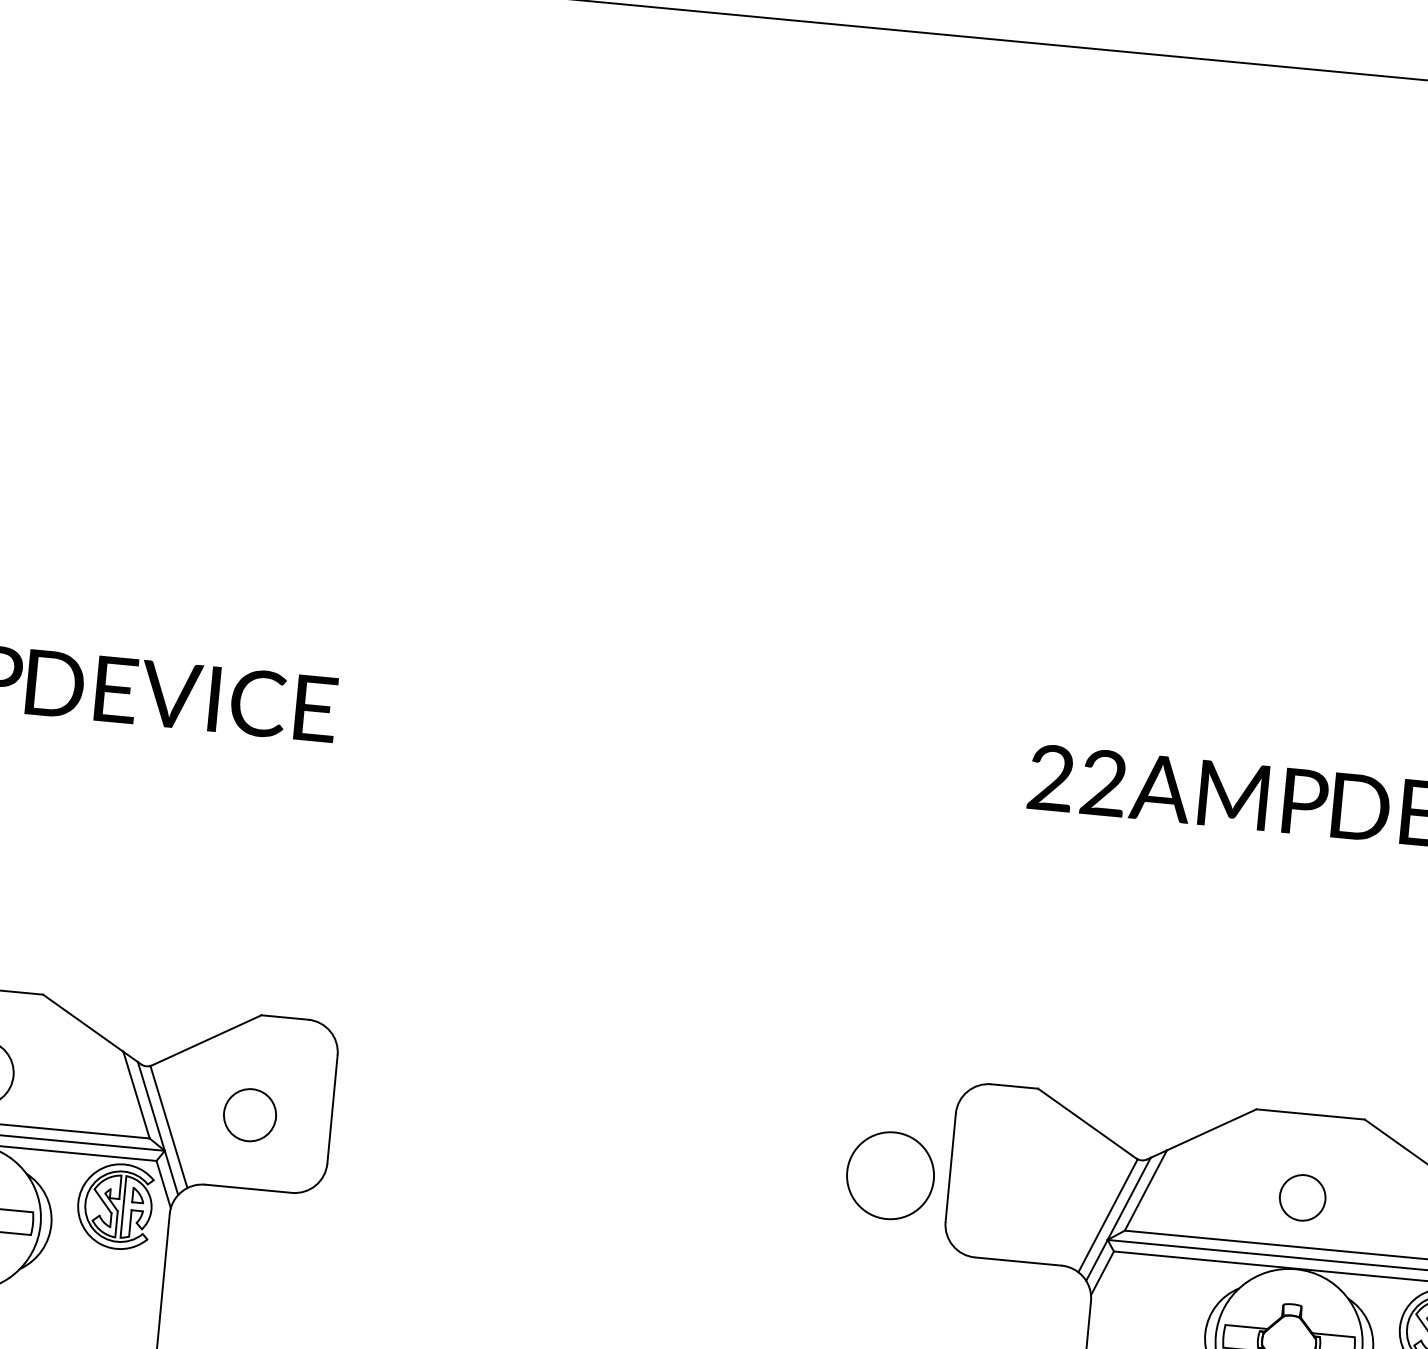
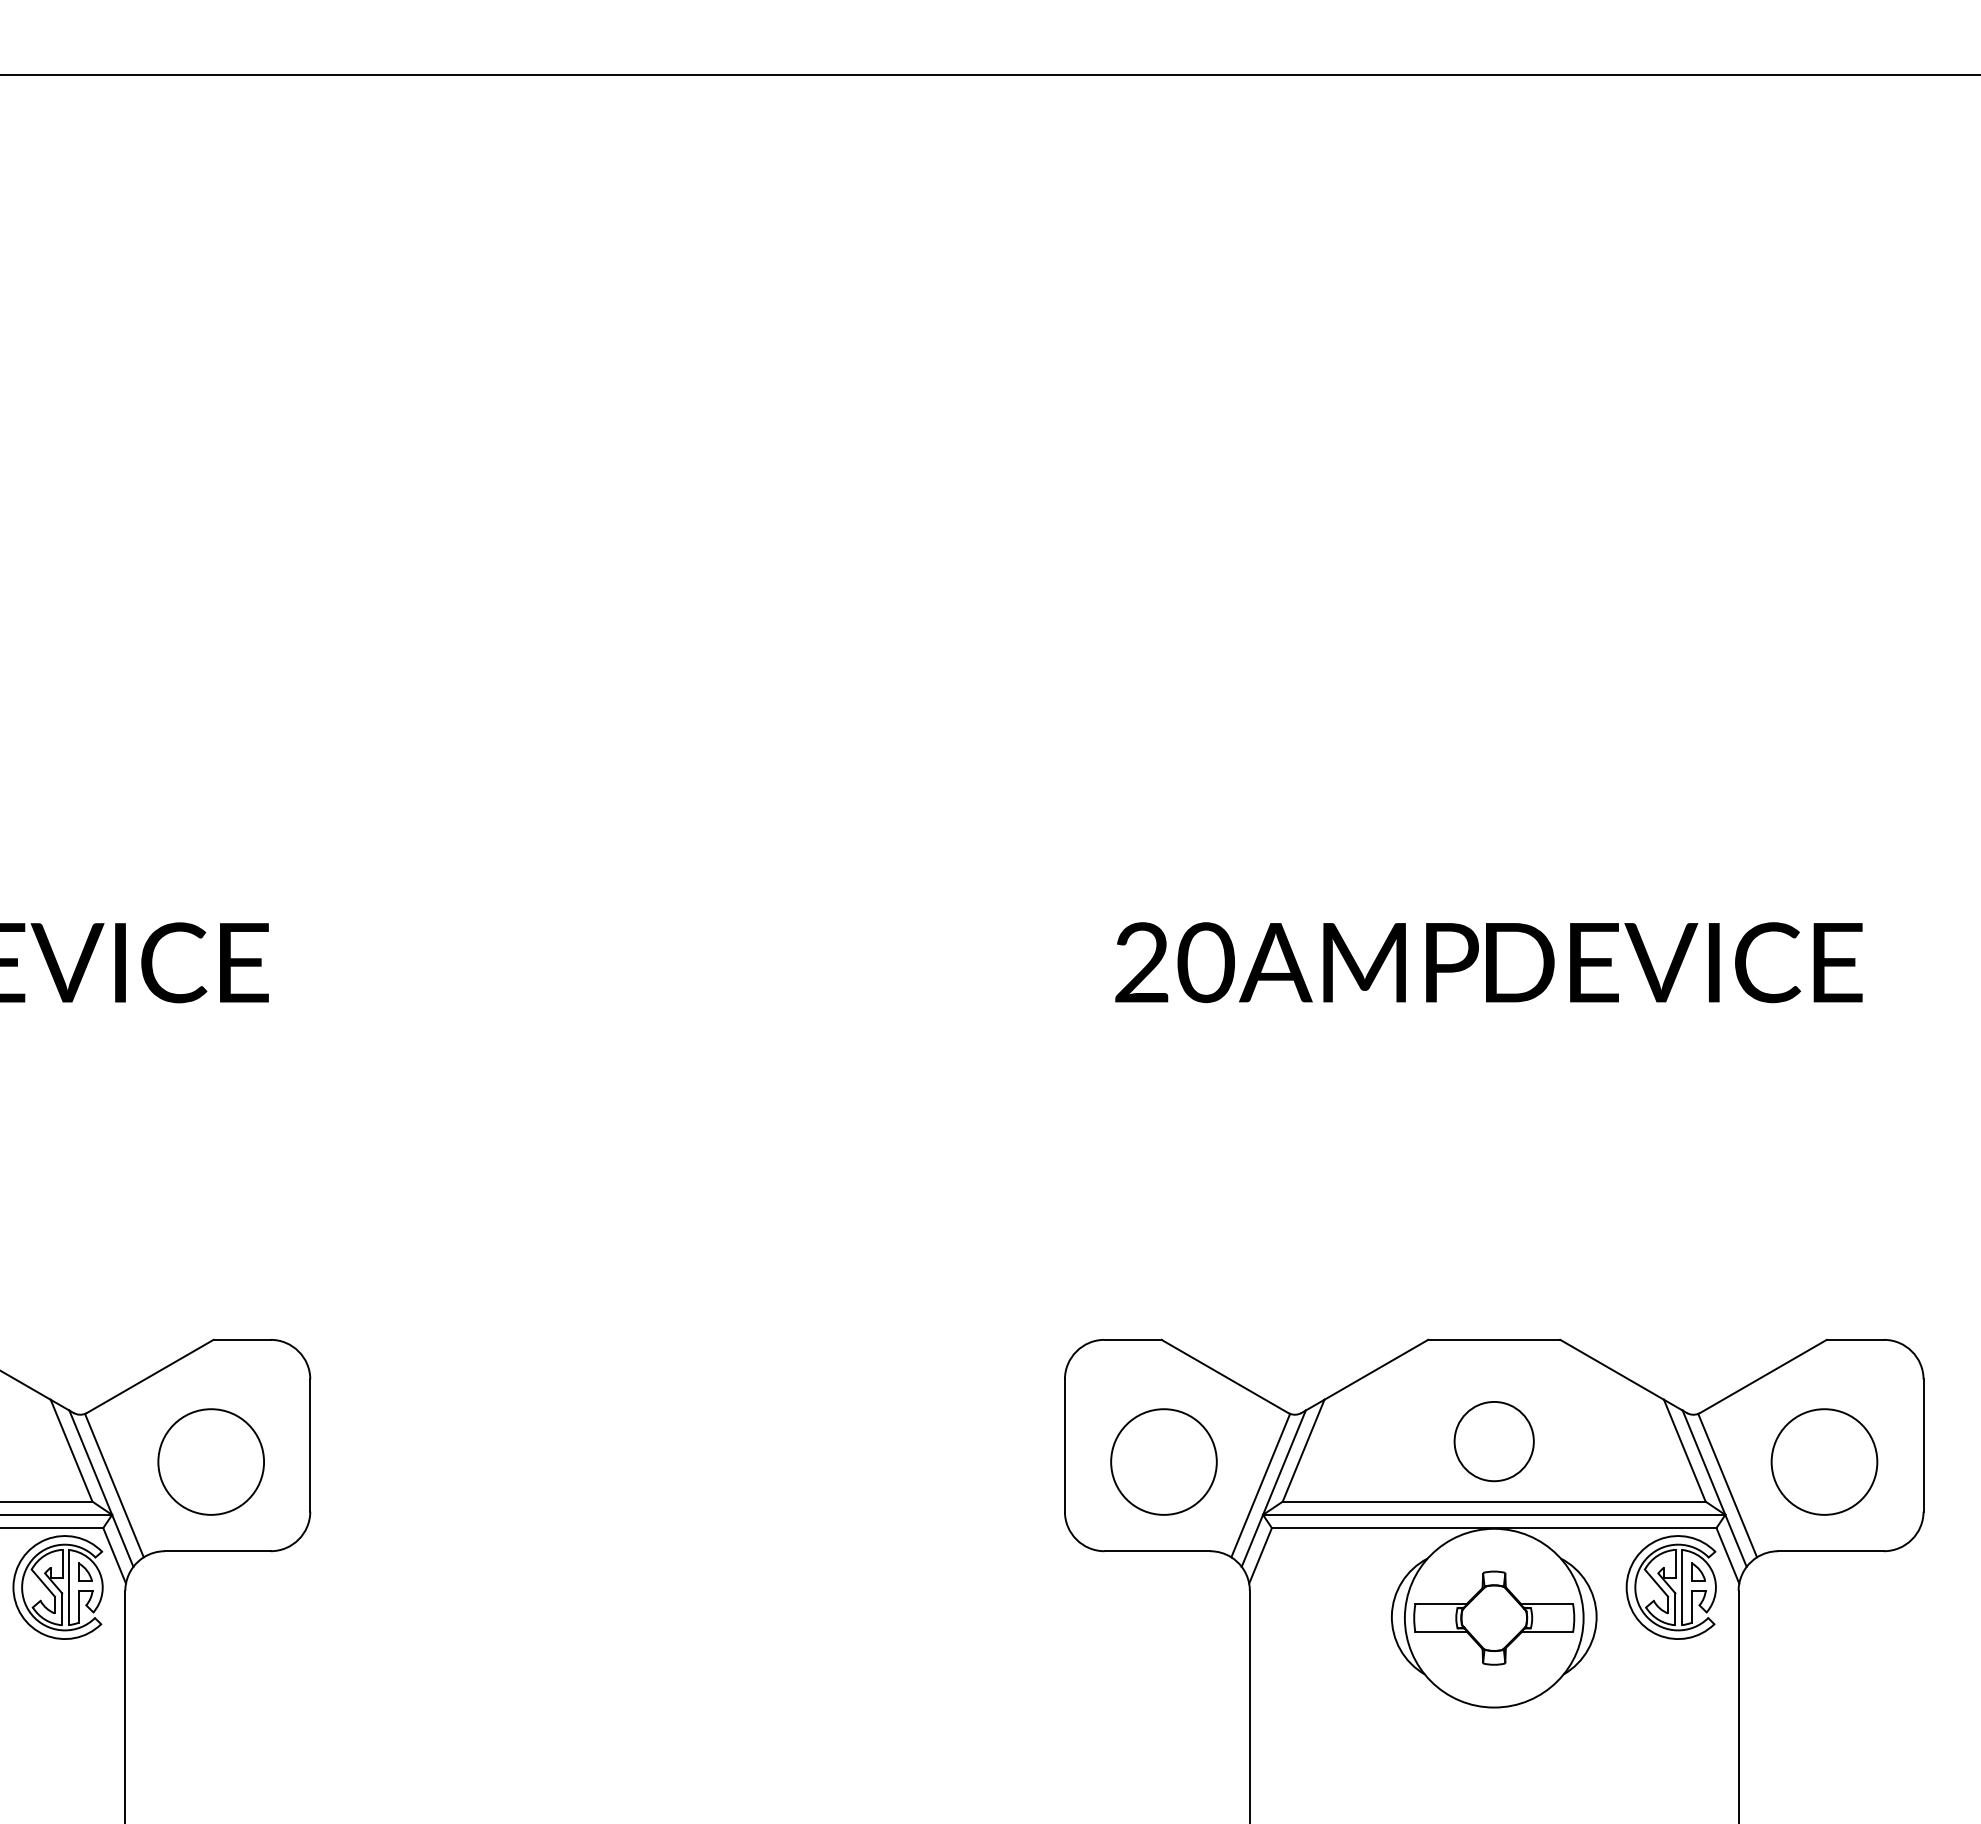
text: (1103, 782) -> (1205, 962), 22AMP -> 20AMP
circle: (250, 1114) -> (211, 1461), size x1.67
circle: (890, 1175) -> (1163, 1461), moved
circle: (1302, 1197) -> (1493, 1441), size x1.43

